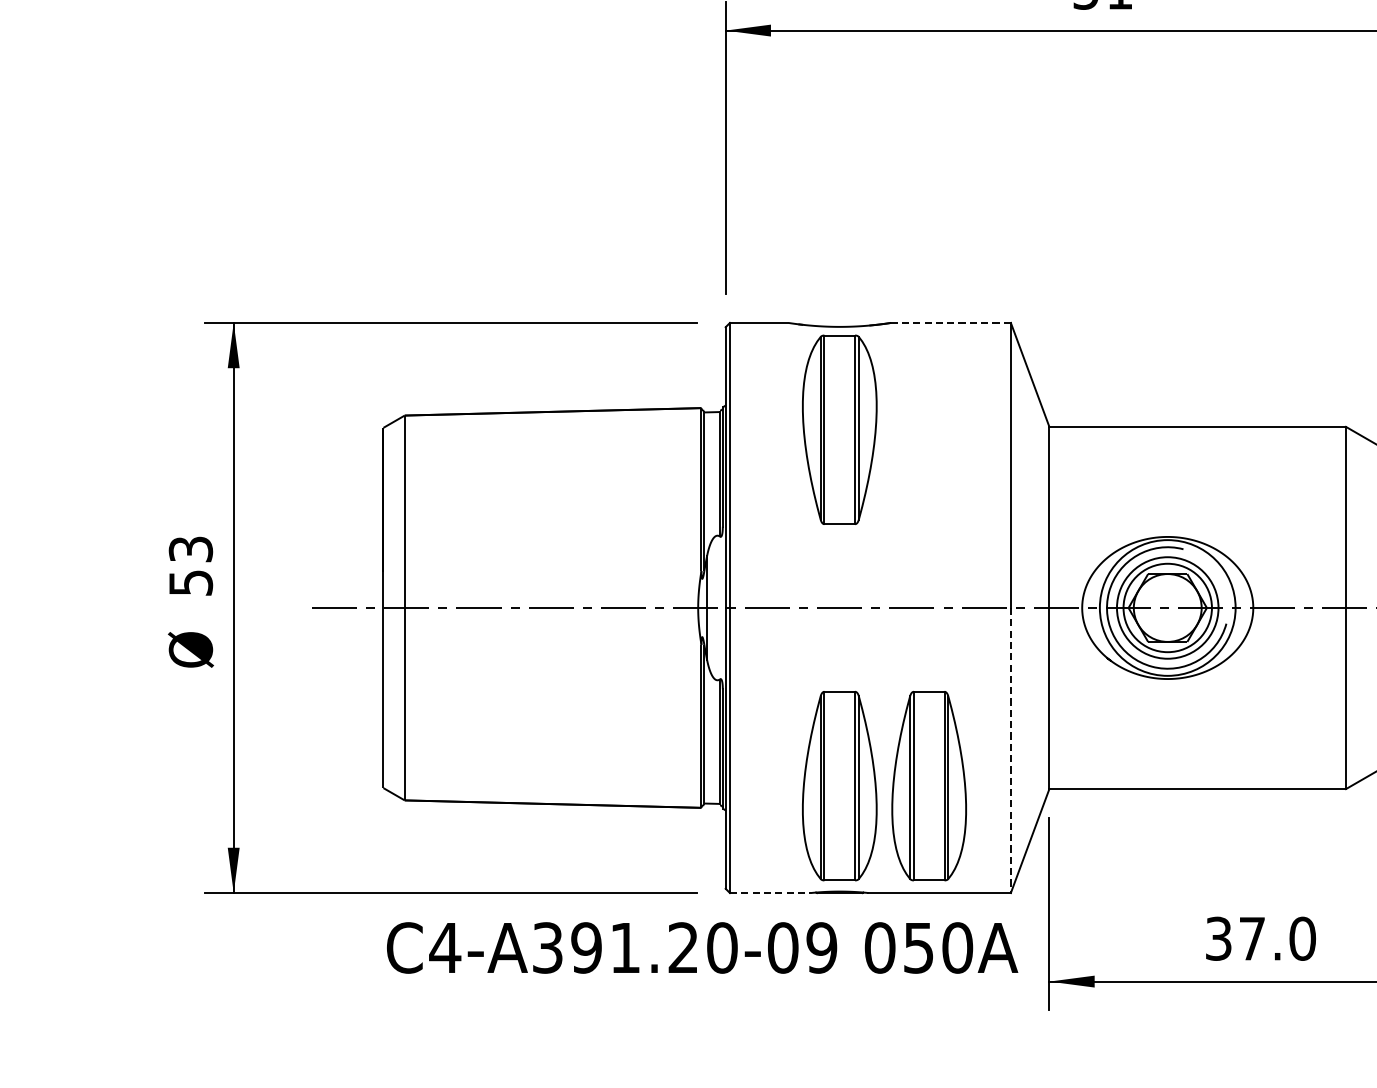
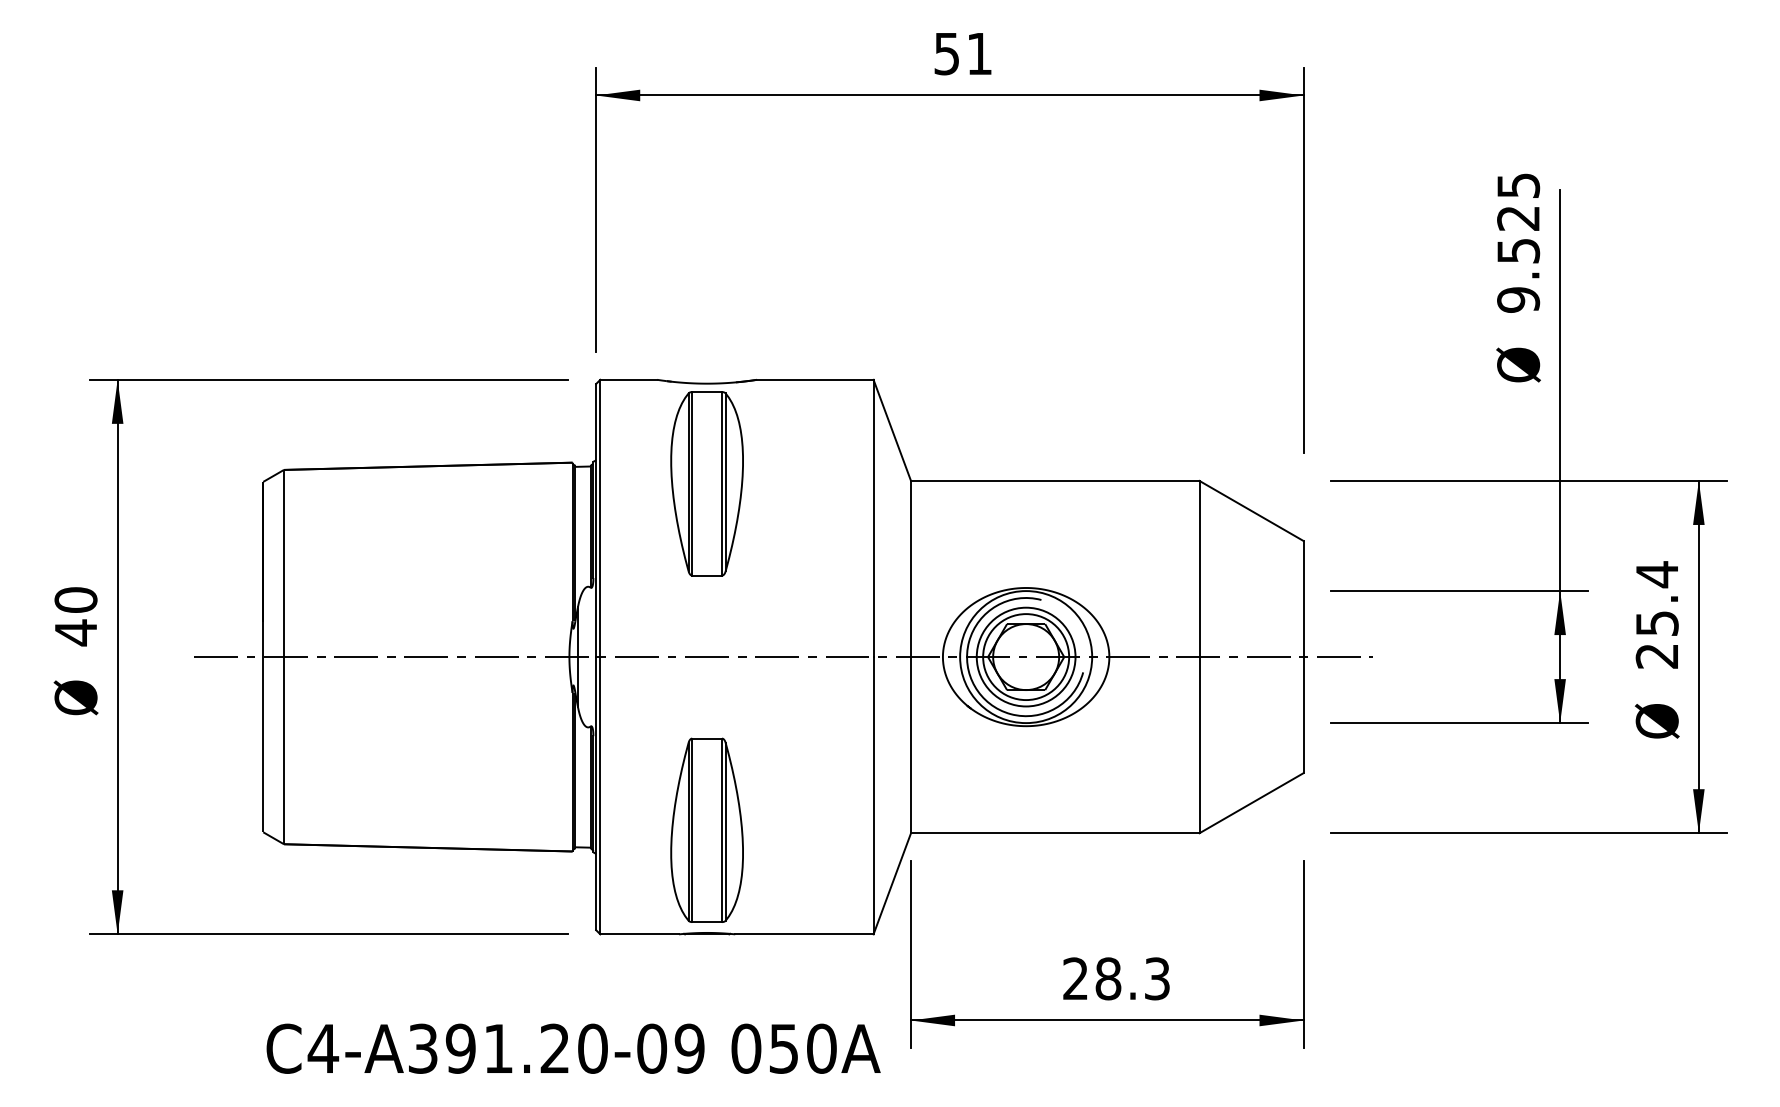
line: (950, 322) -> (814, 379), dashed -> solid
text: (190, 566) -> (75, 616), 53 -> 40
line: (1010, 750) -> (873, 795), dashed -> solid
part: (928, 785) -> (793, 829), removed
line: (771, 893) -> (640, 934), dashed -> solid
text: (1260, 938) -> (1116, 978), 37.0 -> 28.3
text: (702, 947) -> (573, 1048), moved

